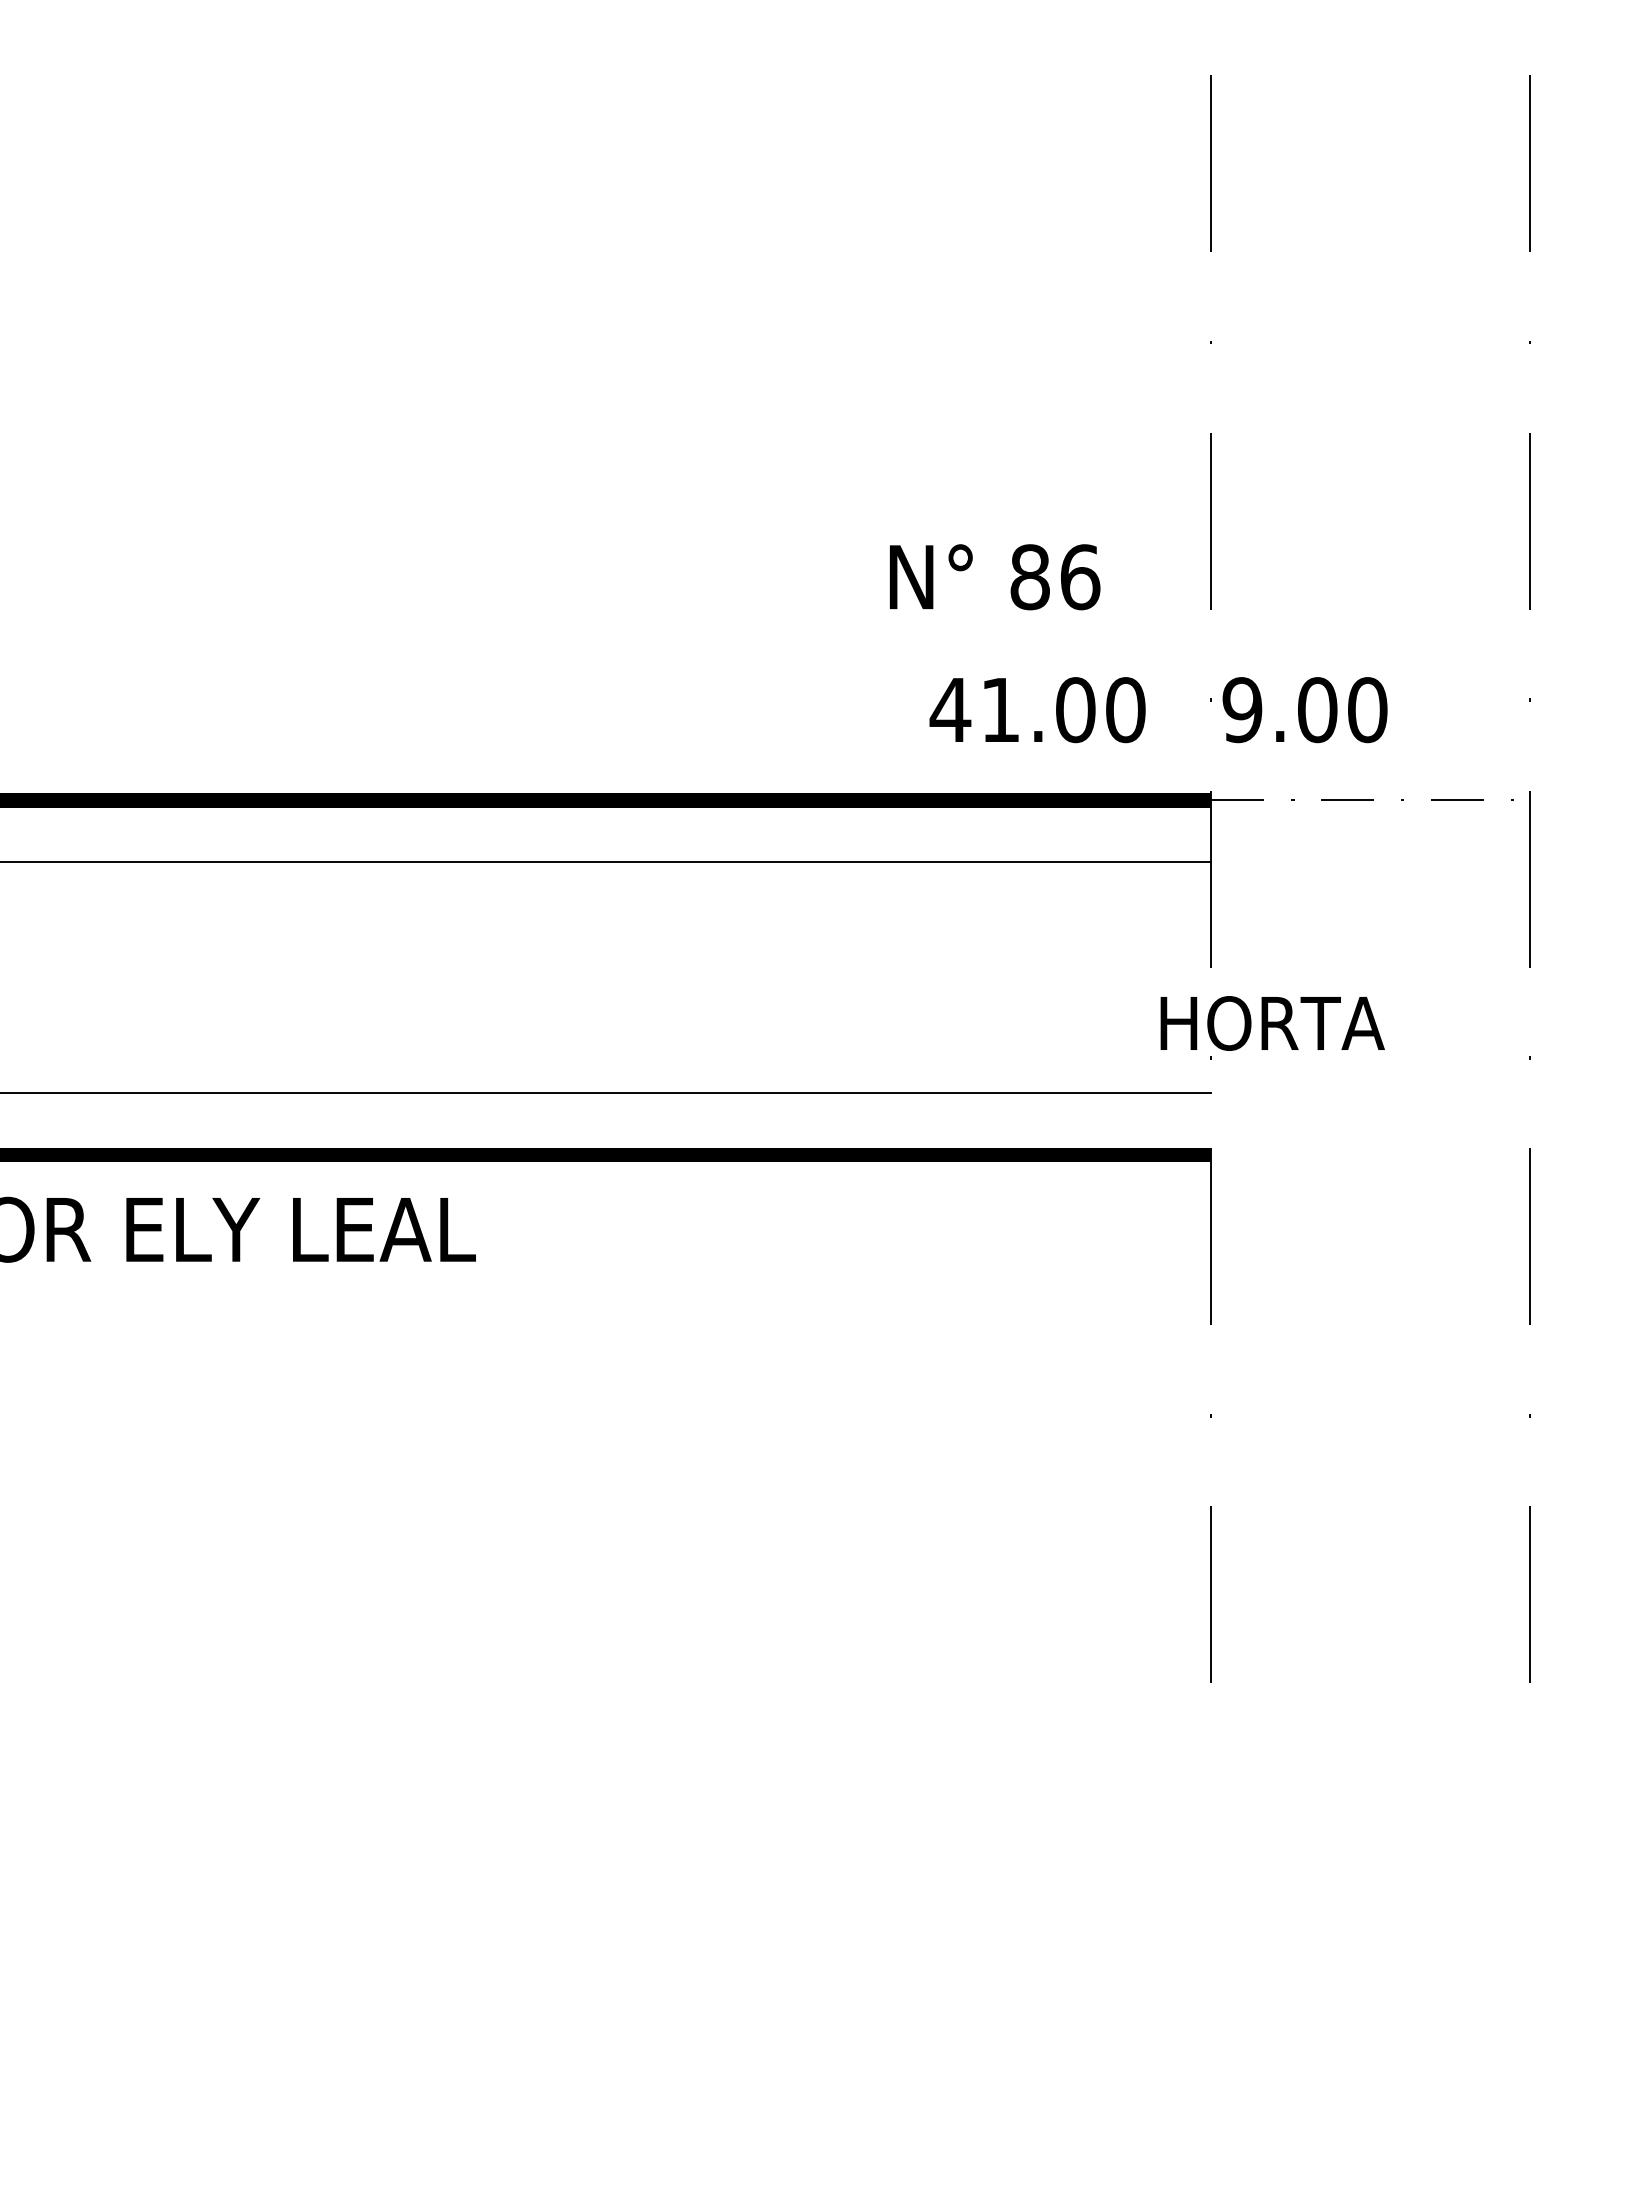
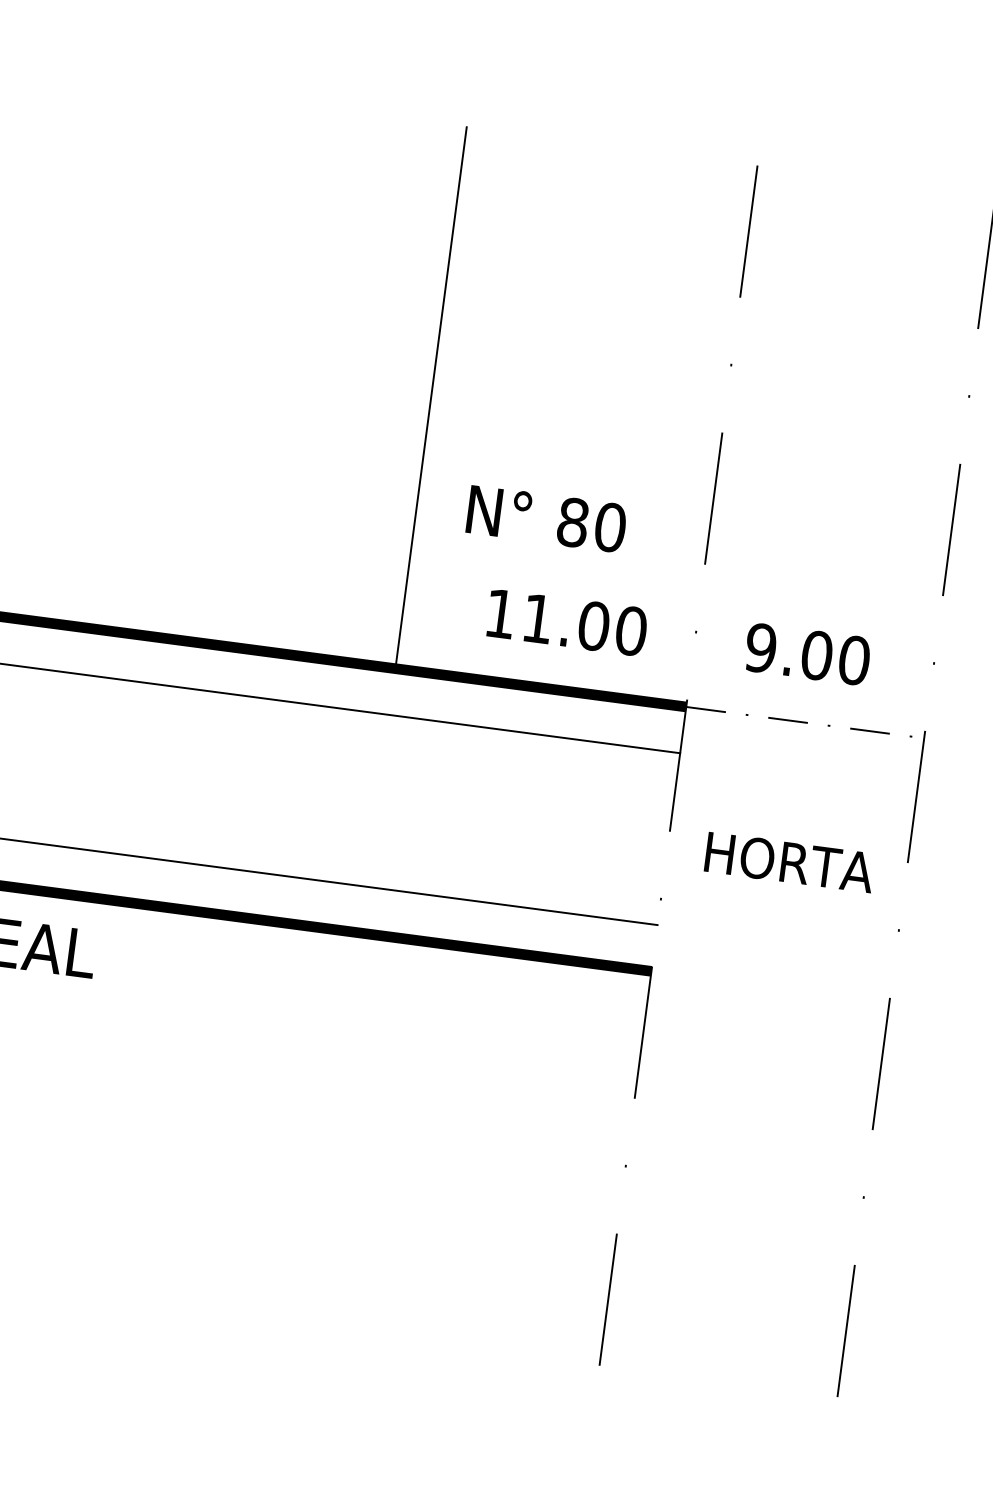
line: (821, 437) -> (431, 397), added
text: (1080, 577) -> (610, 527), 86 -> 80
text: (950, 709) -> (500, 613), 41.00 -> 11.00
text: (1304, 710) -> (807, 654), moved
text: (1272, 1023) -> (789, 862), moved

